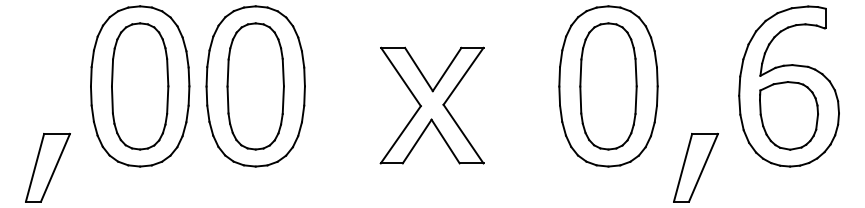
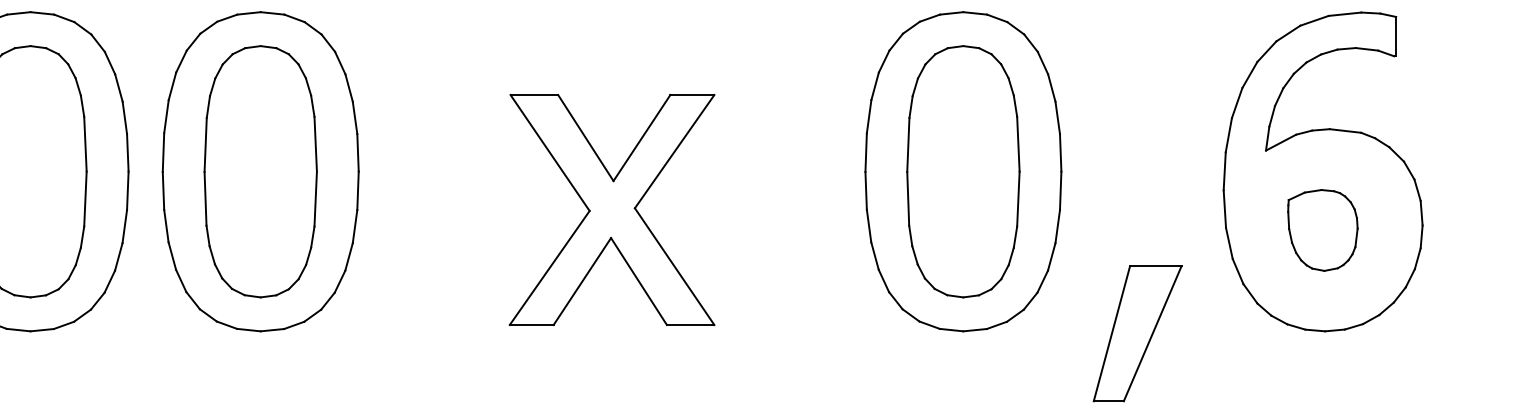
part: (788, 115) -> (1321, 229), size x0.6

